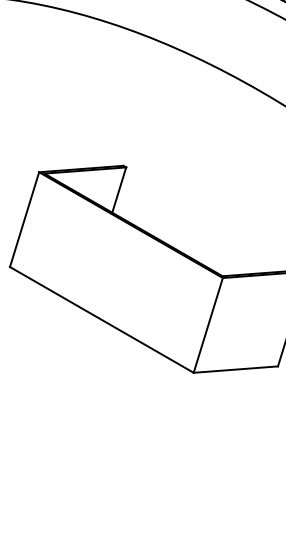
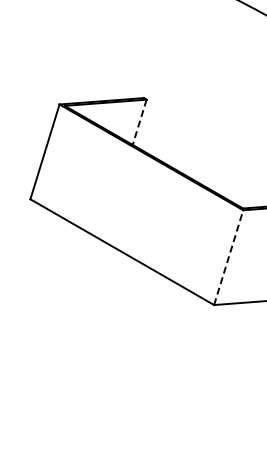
line: (119, 190) -> (139, 122), solid -> dashed
line: (208, 325) -> (228, 257), solid -> dashed

